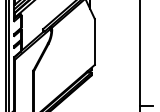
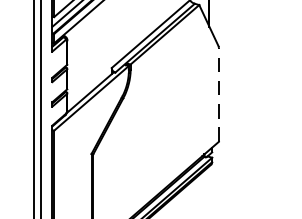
line: (94, 42) -> (218, 95), solid -> dashed

